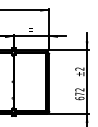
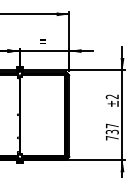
text: (79, 94) -> (111, 132), 672 -> 737

